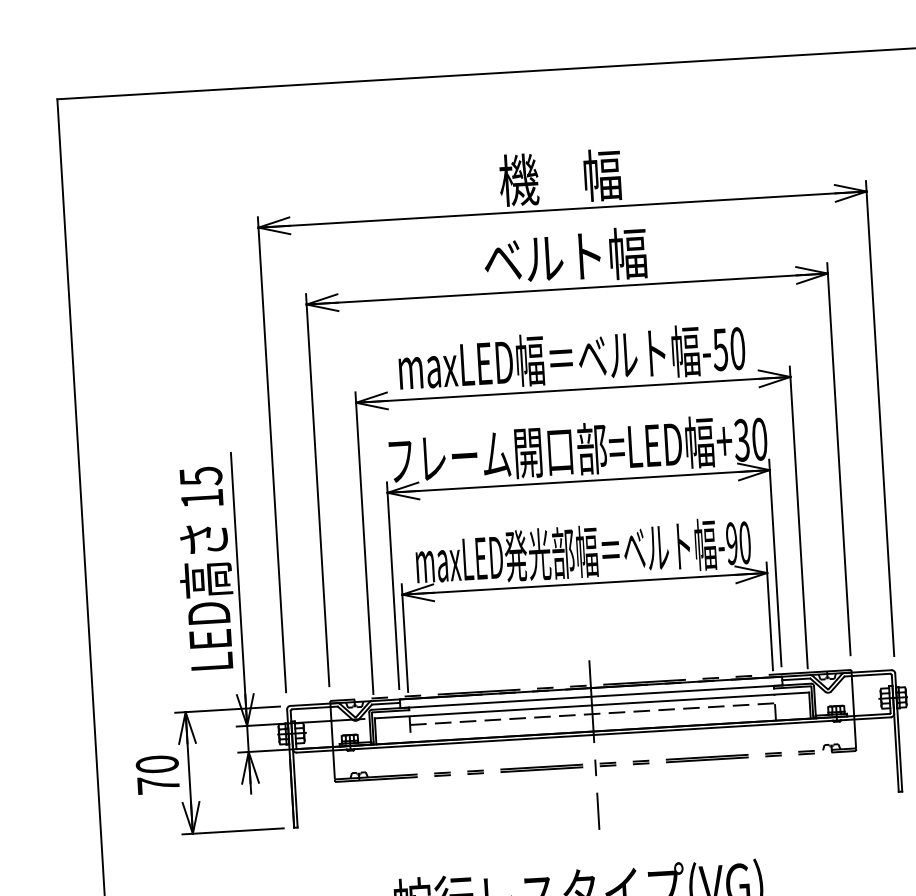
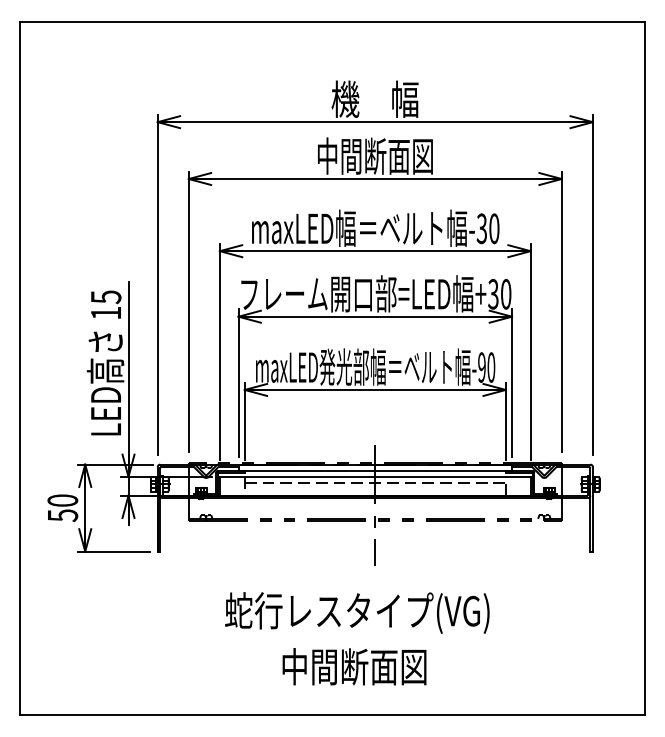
text: (565, 256) -> (375, 155), ベルト幅 -> 中間断面図
text: (719, 349) -> (481, 228), -50 -> -30
text: (159, 785) -> (63, 515), 70 -> 50

